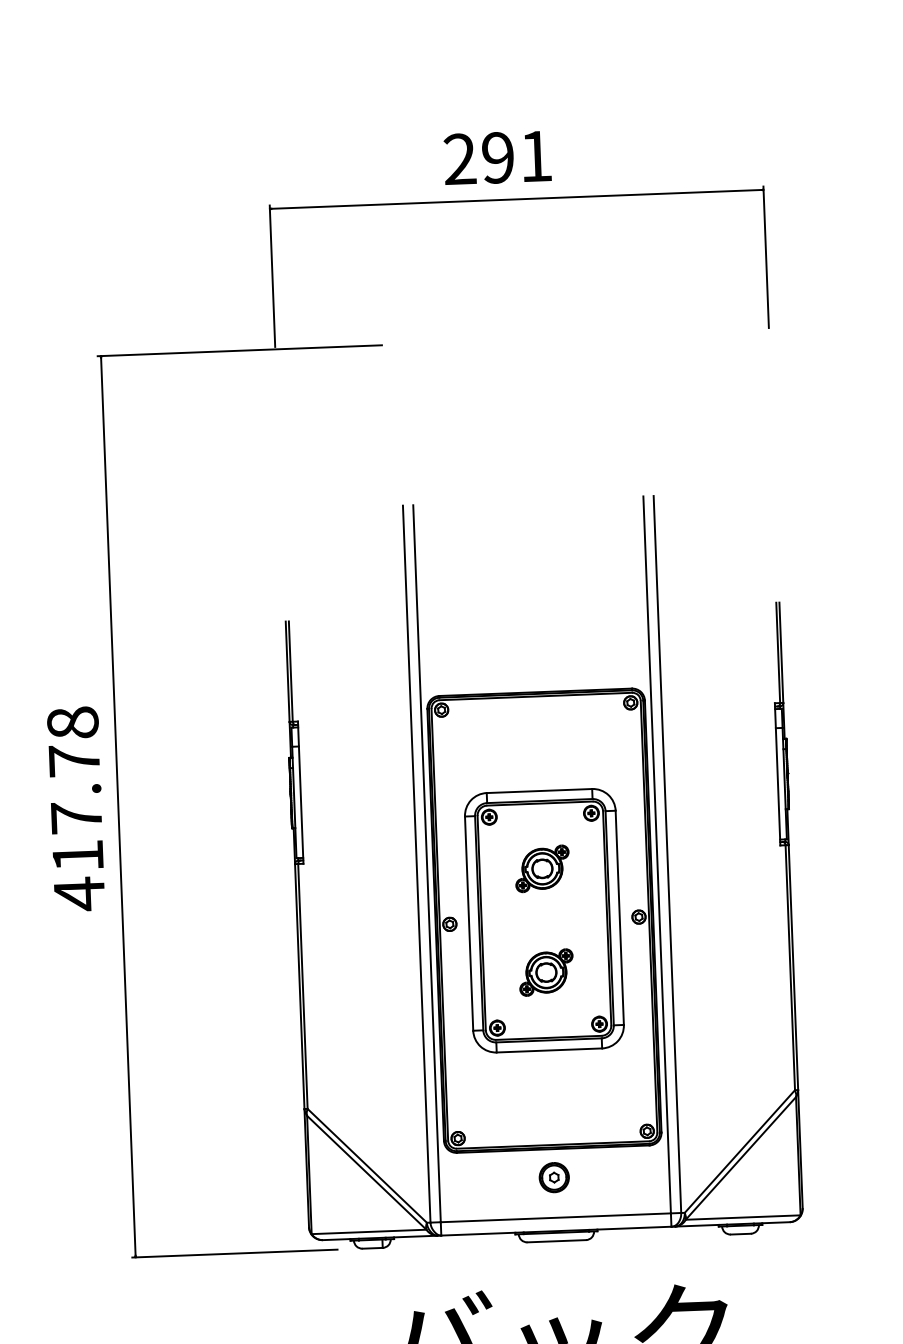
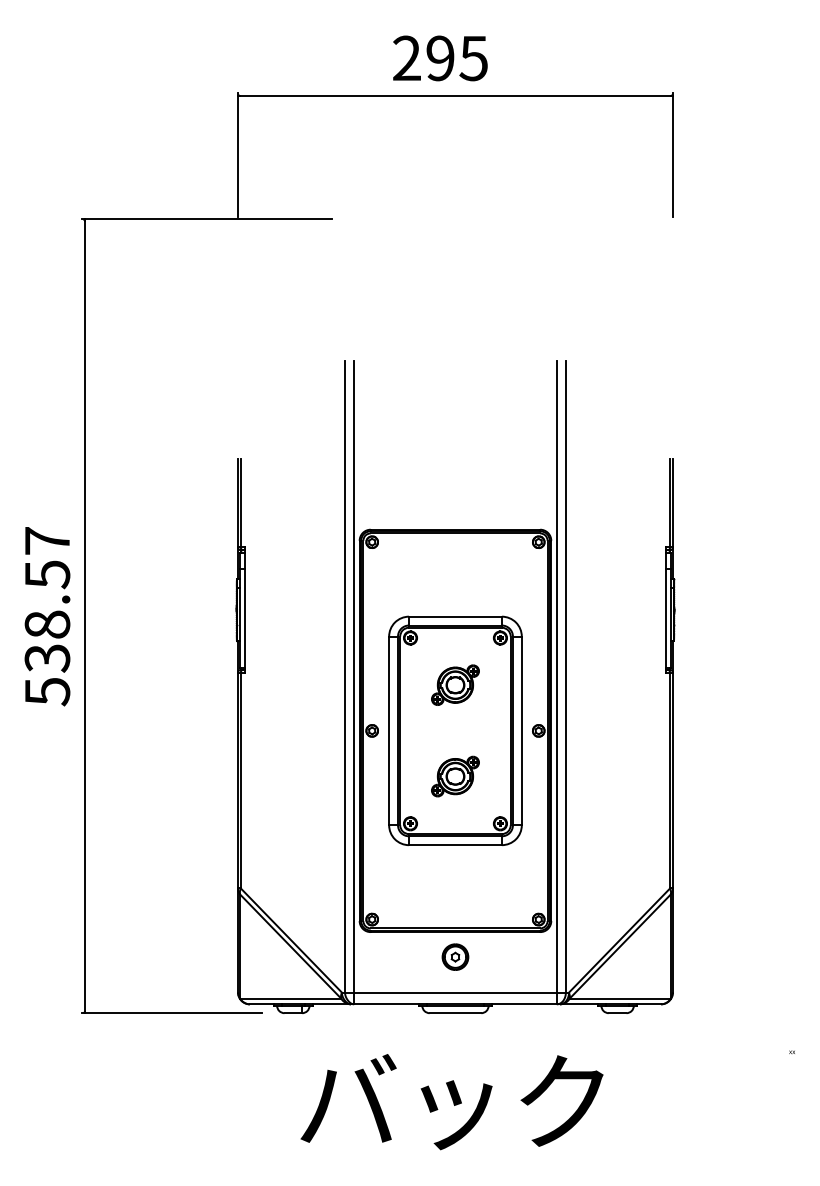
text: (535, 156) -> (473, 58), 291 -> 295
text: (76, 809) -> (47, 617), 417.78 -> 538.57

